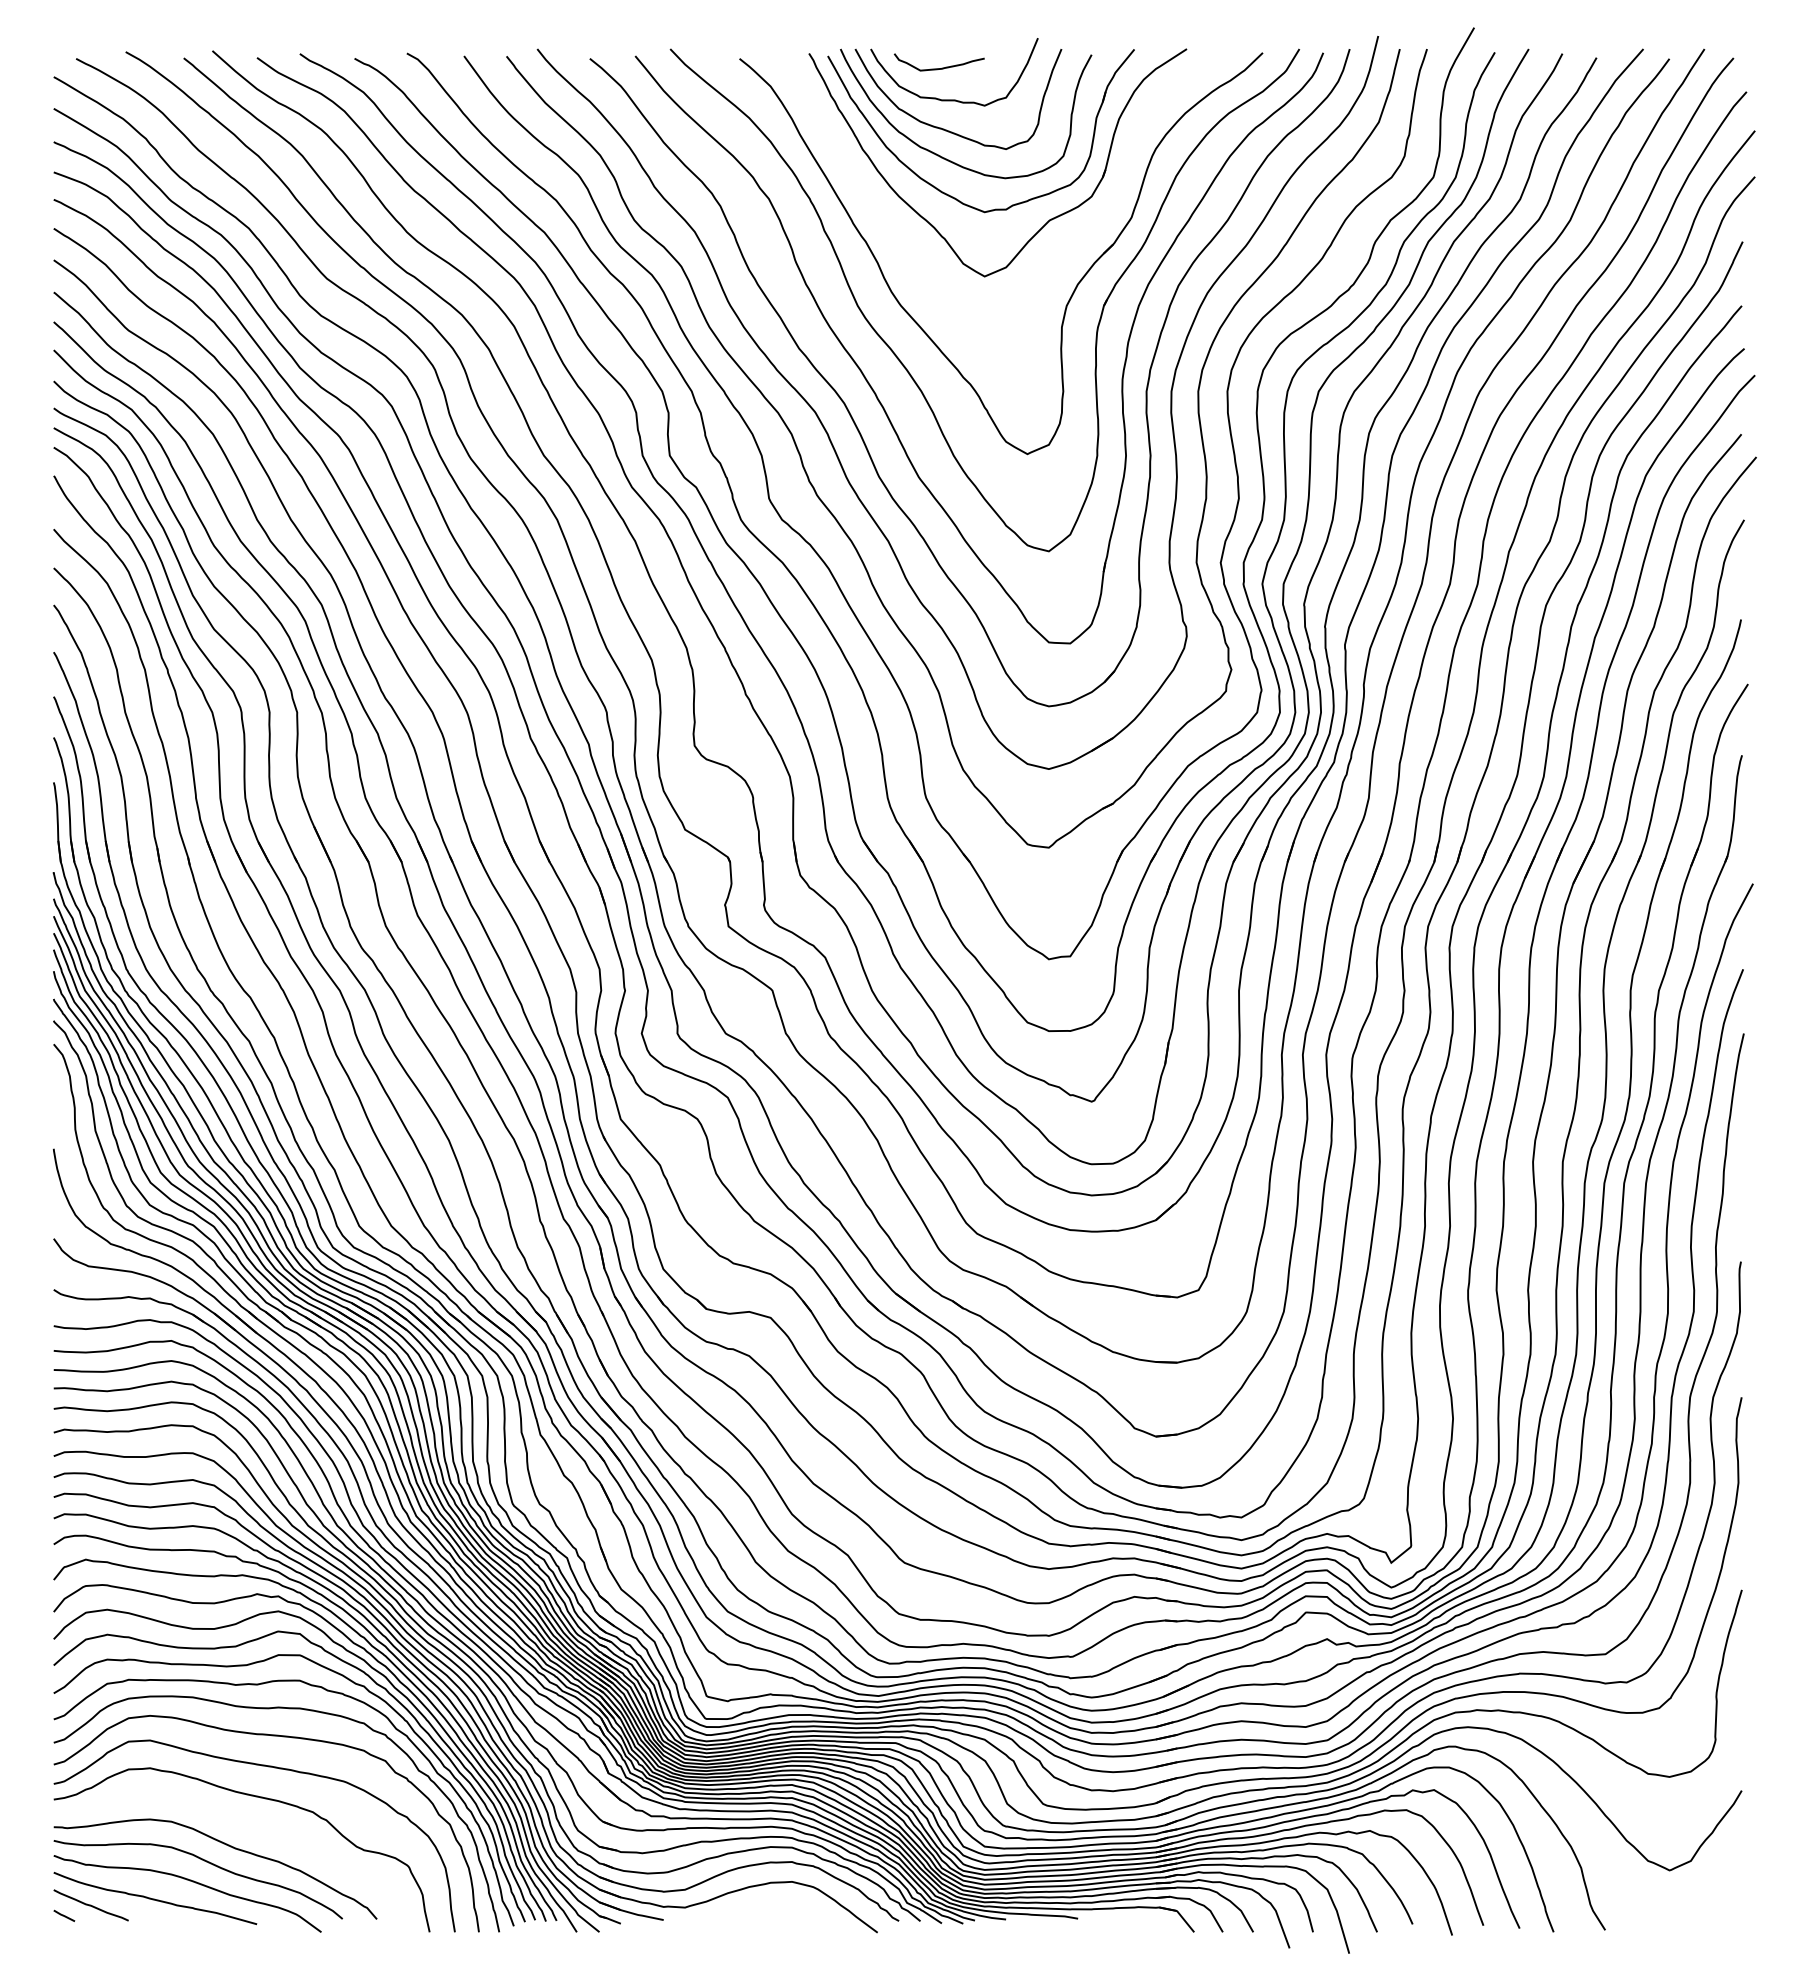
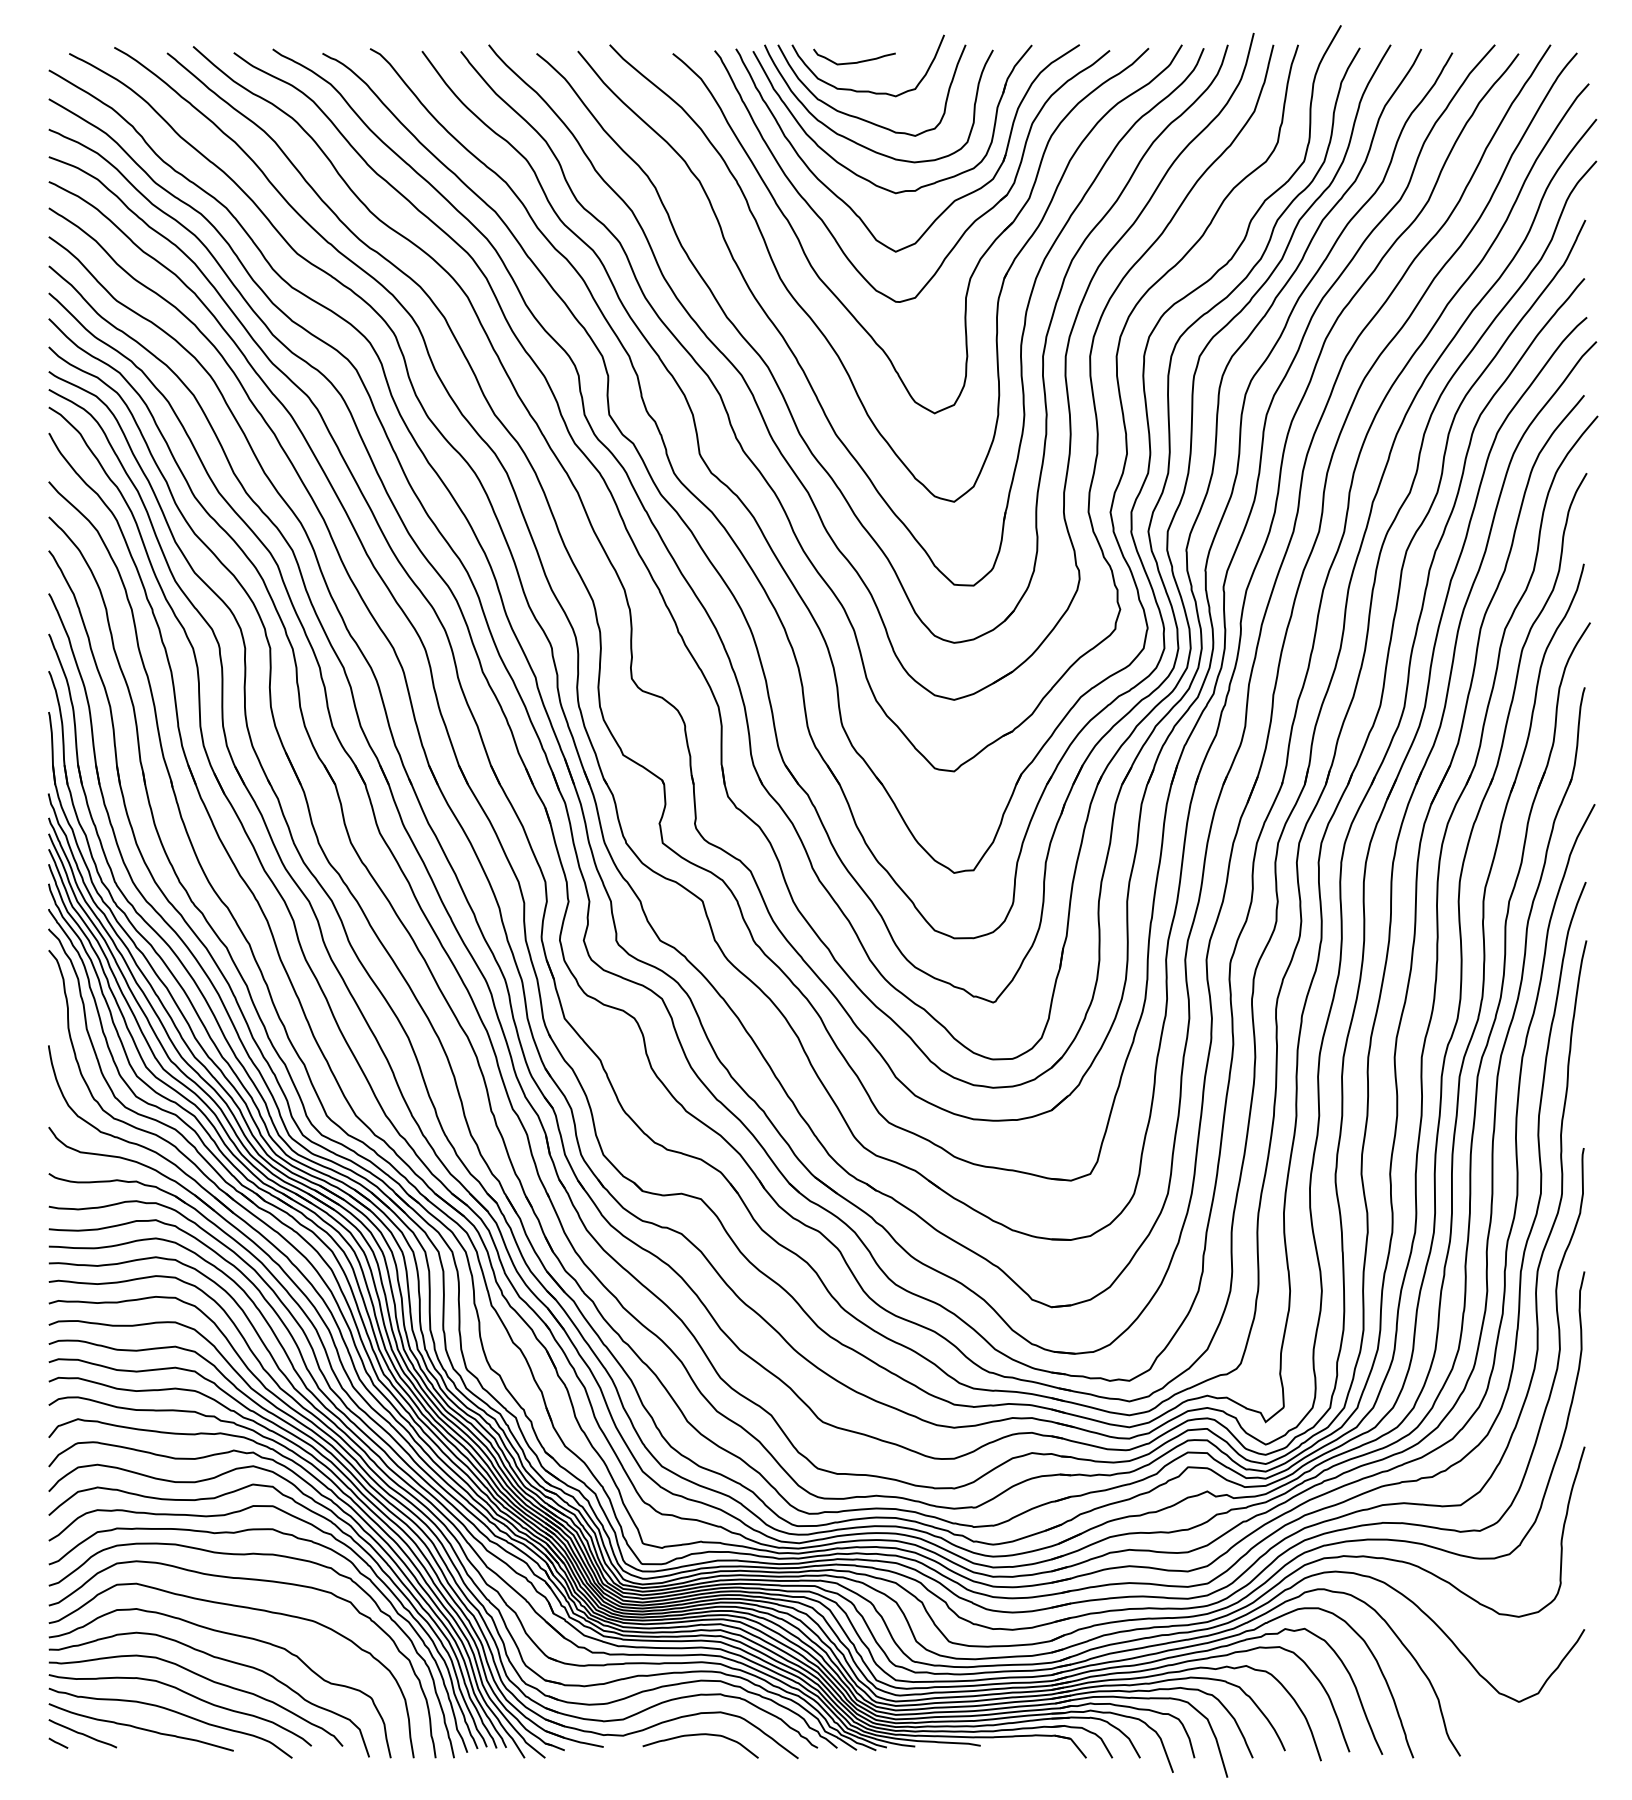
part: (1068, 244) -> (972, 222), added
curve: (240, 1823) -> (218, 1659), added
curve: (768, 1907) -> (699, 1735), added

